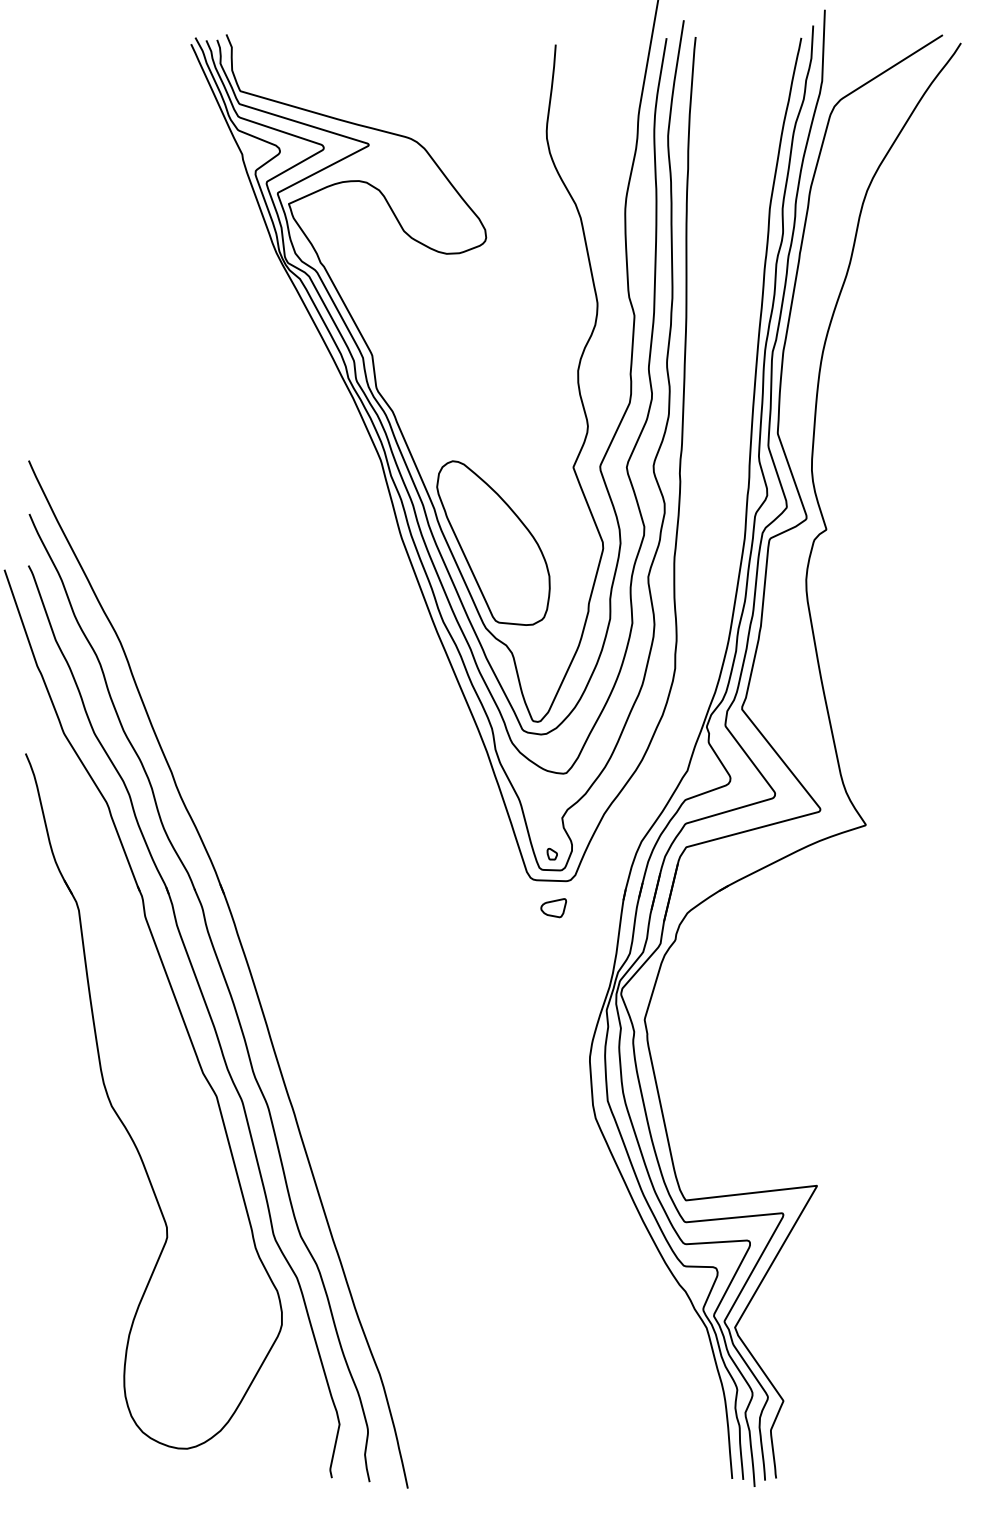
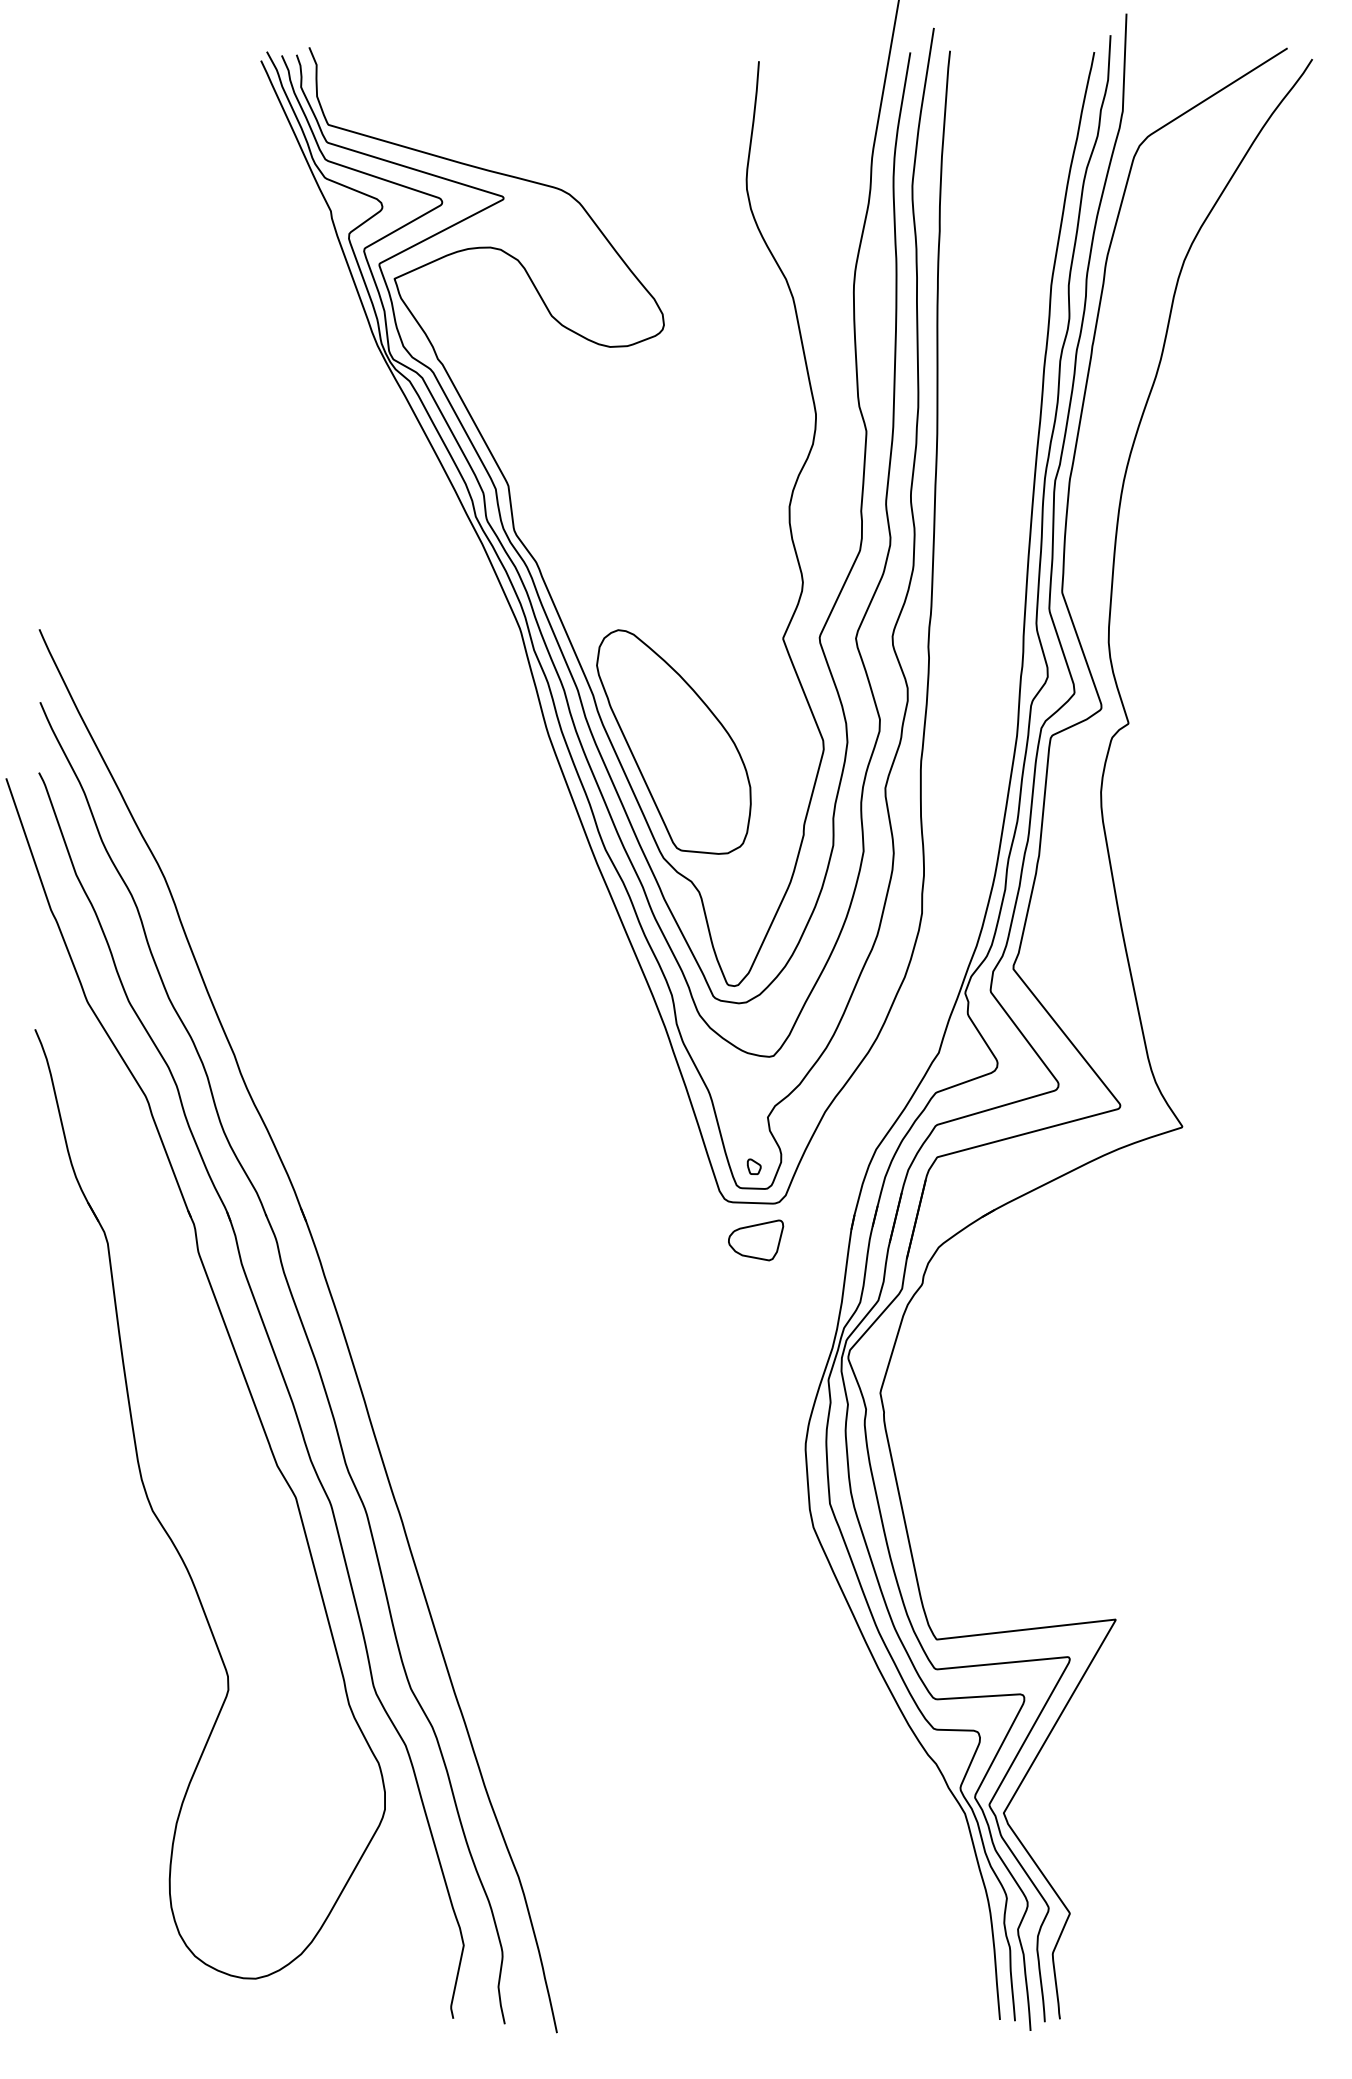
part: (553, 908) -> (756, 1240), size x1.6

